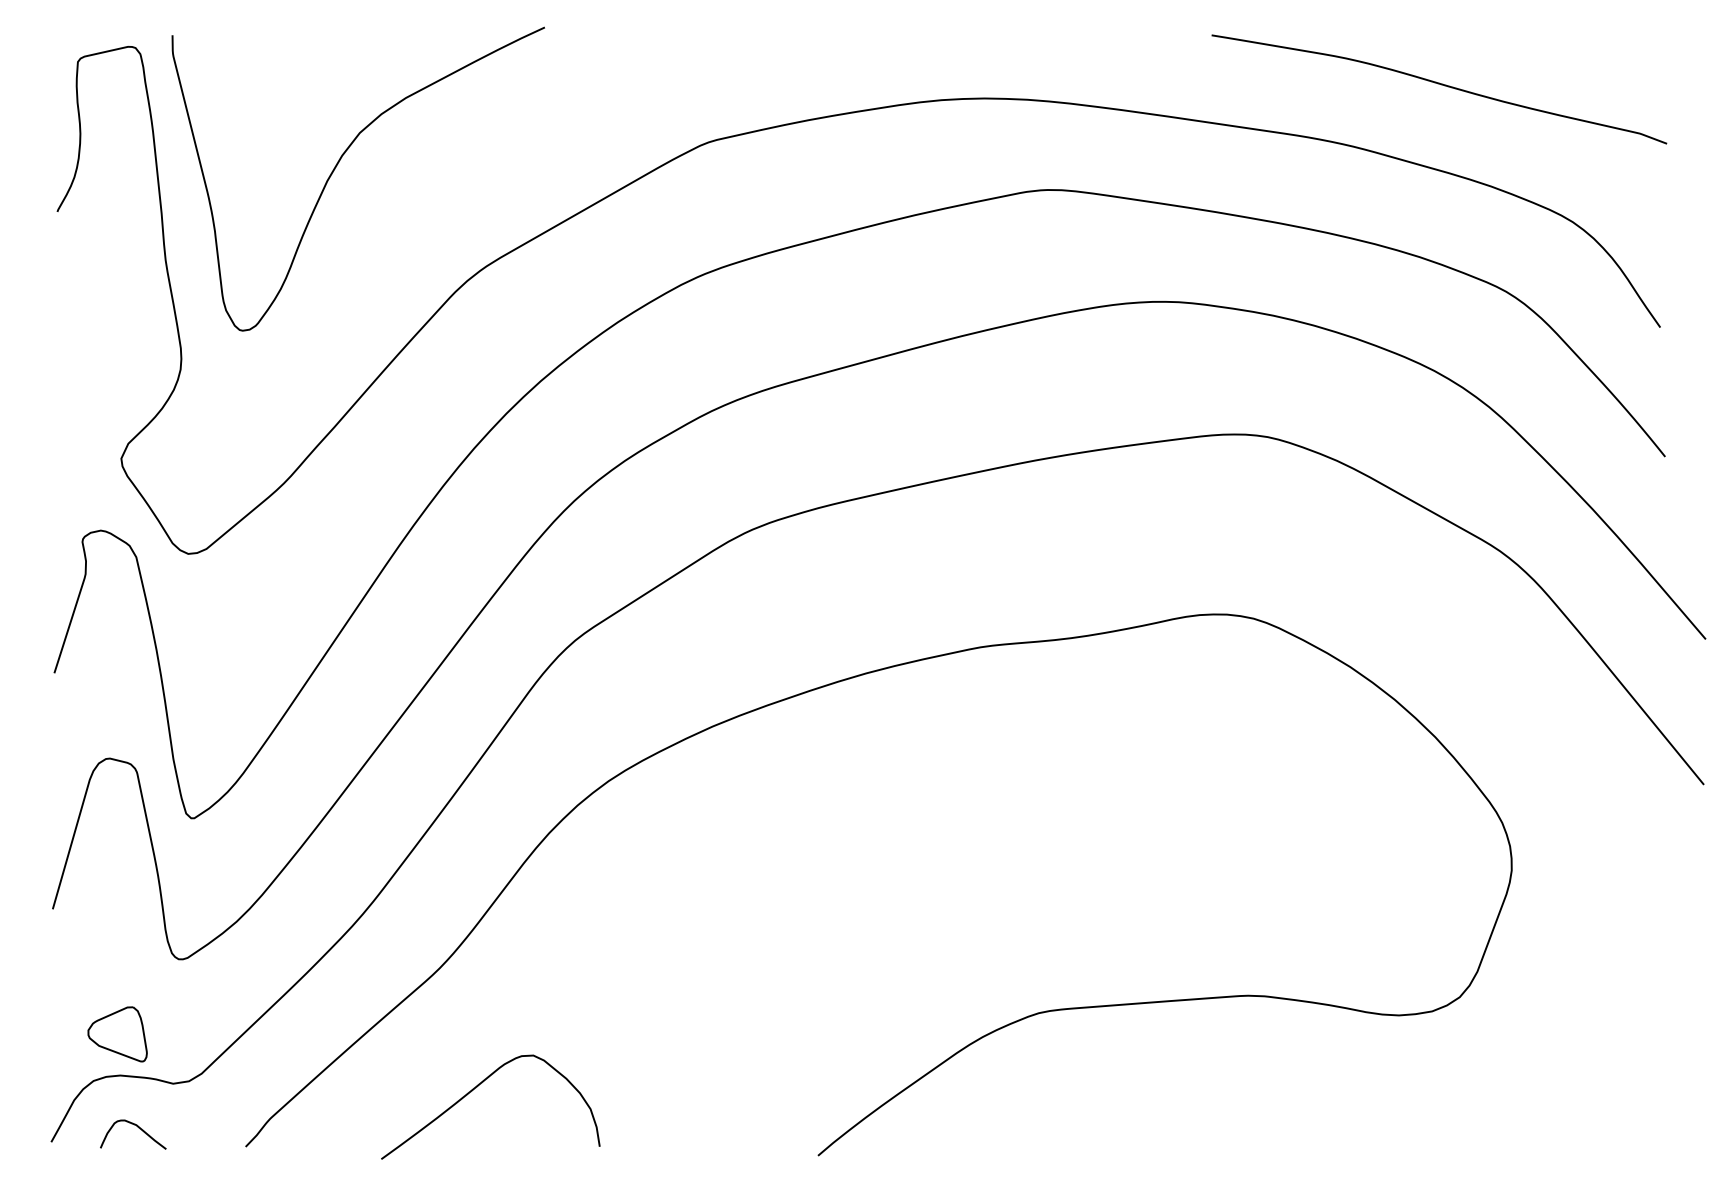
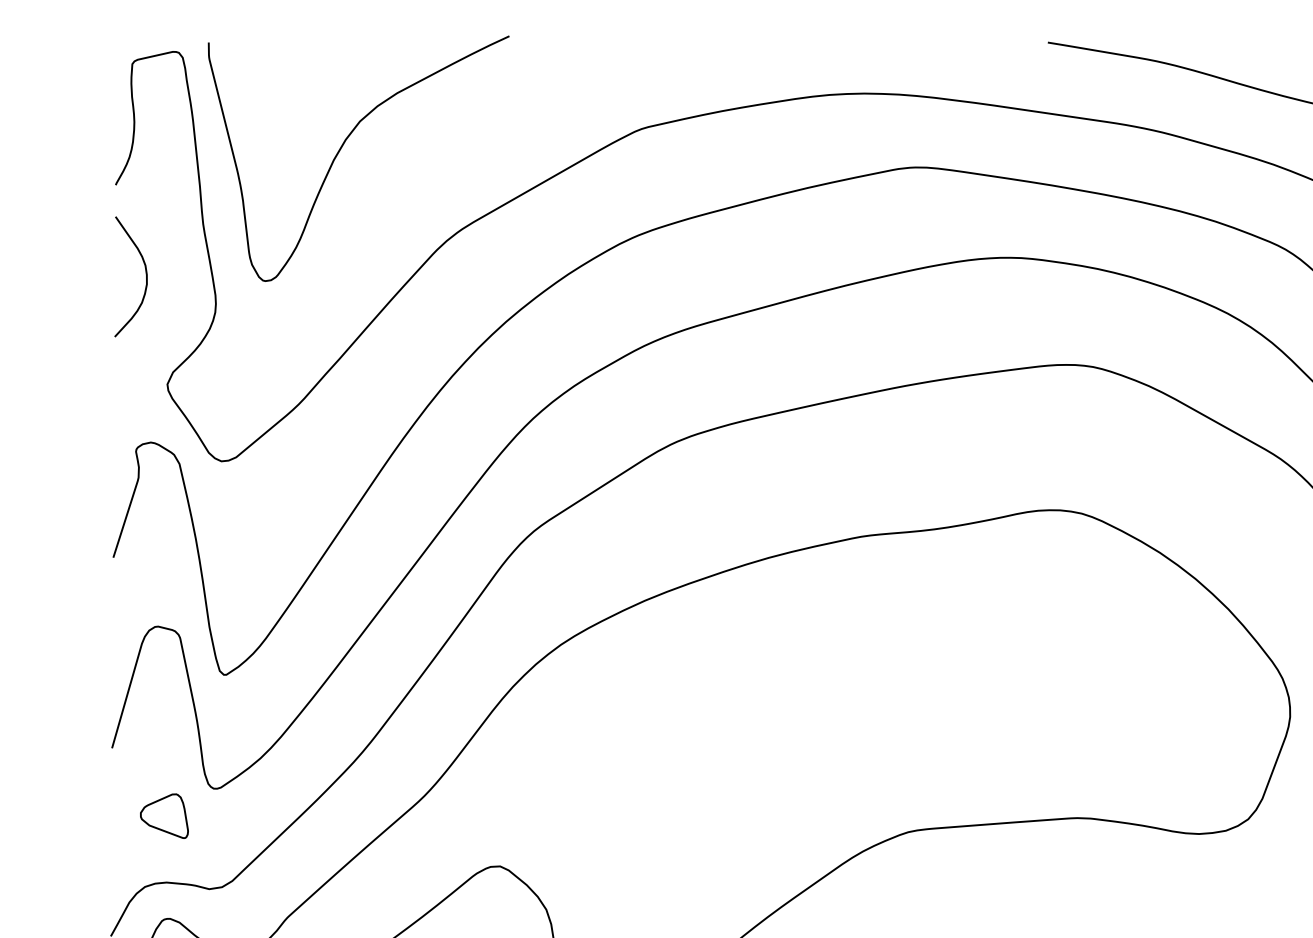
curve: (94, 322) -> (145, 274), added
part: (117, 1034) -> (164, 816), moved

